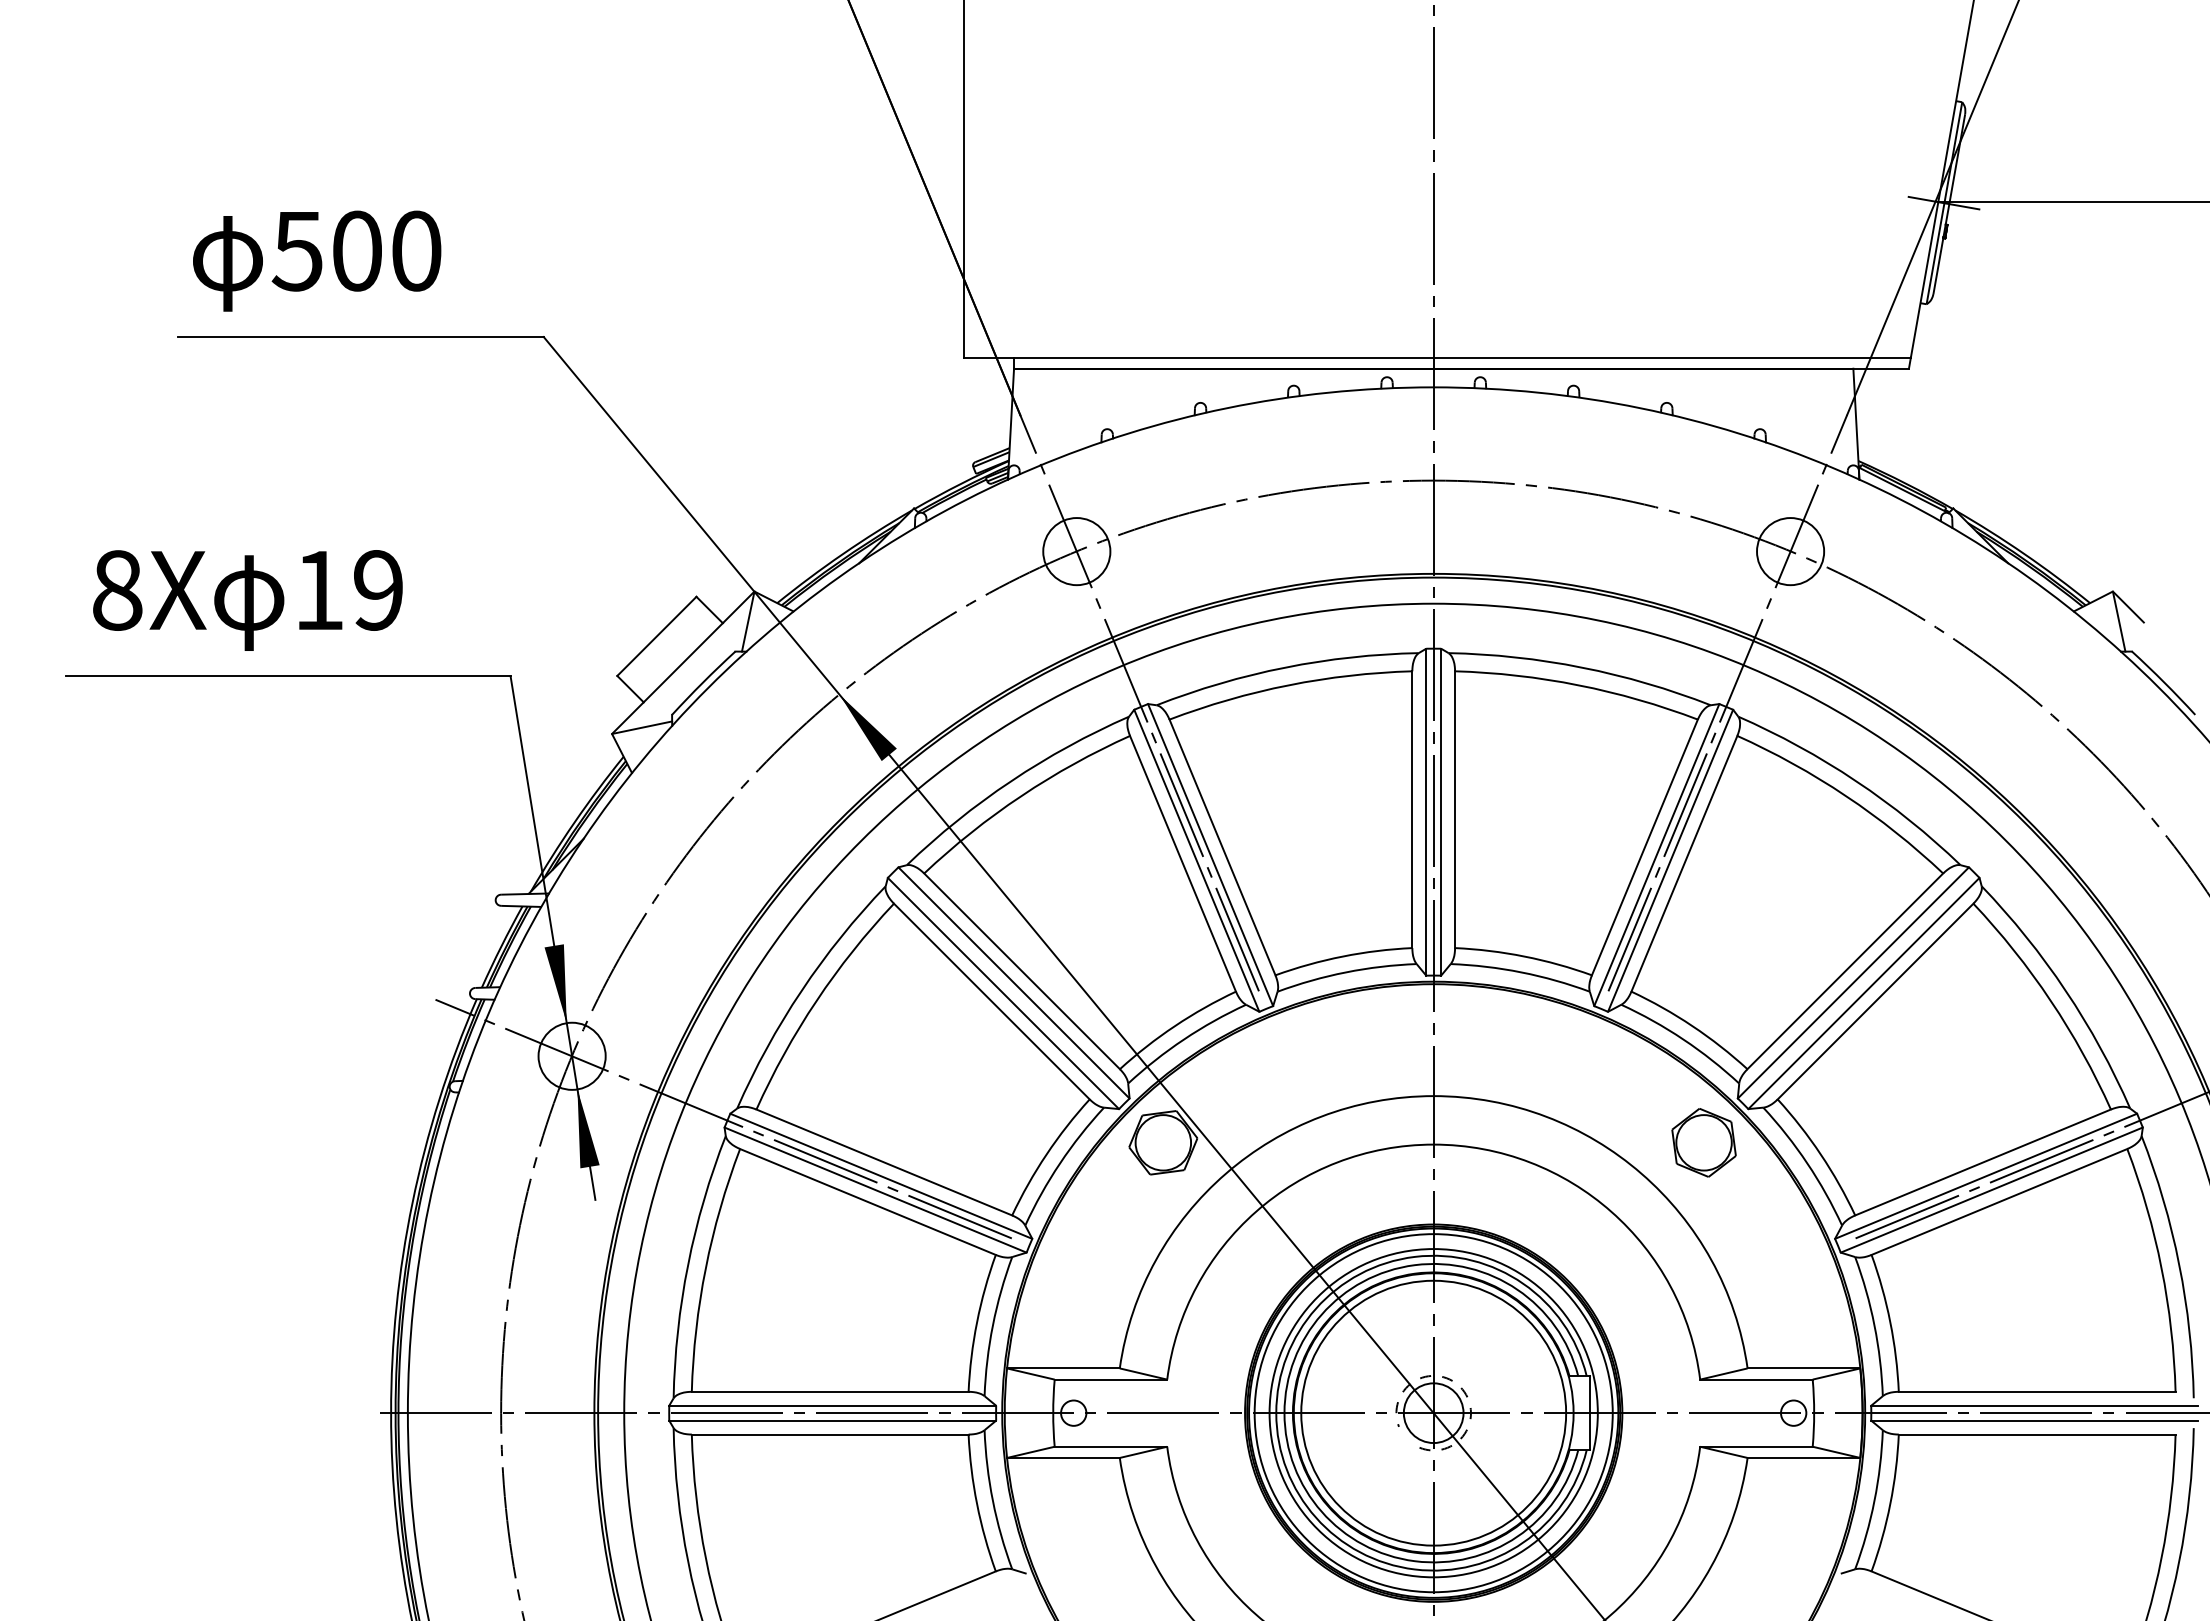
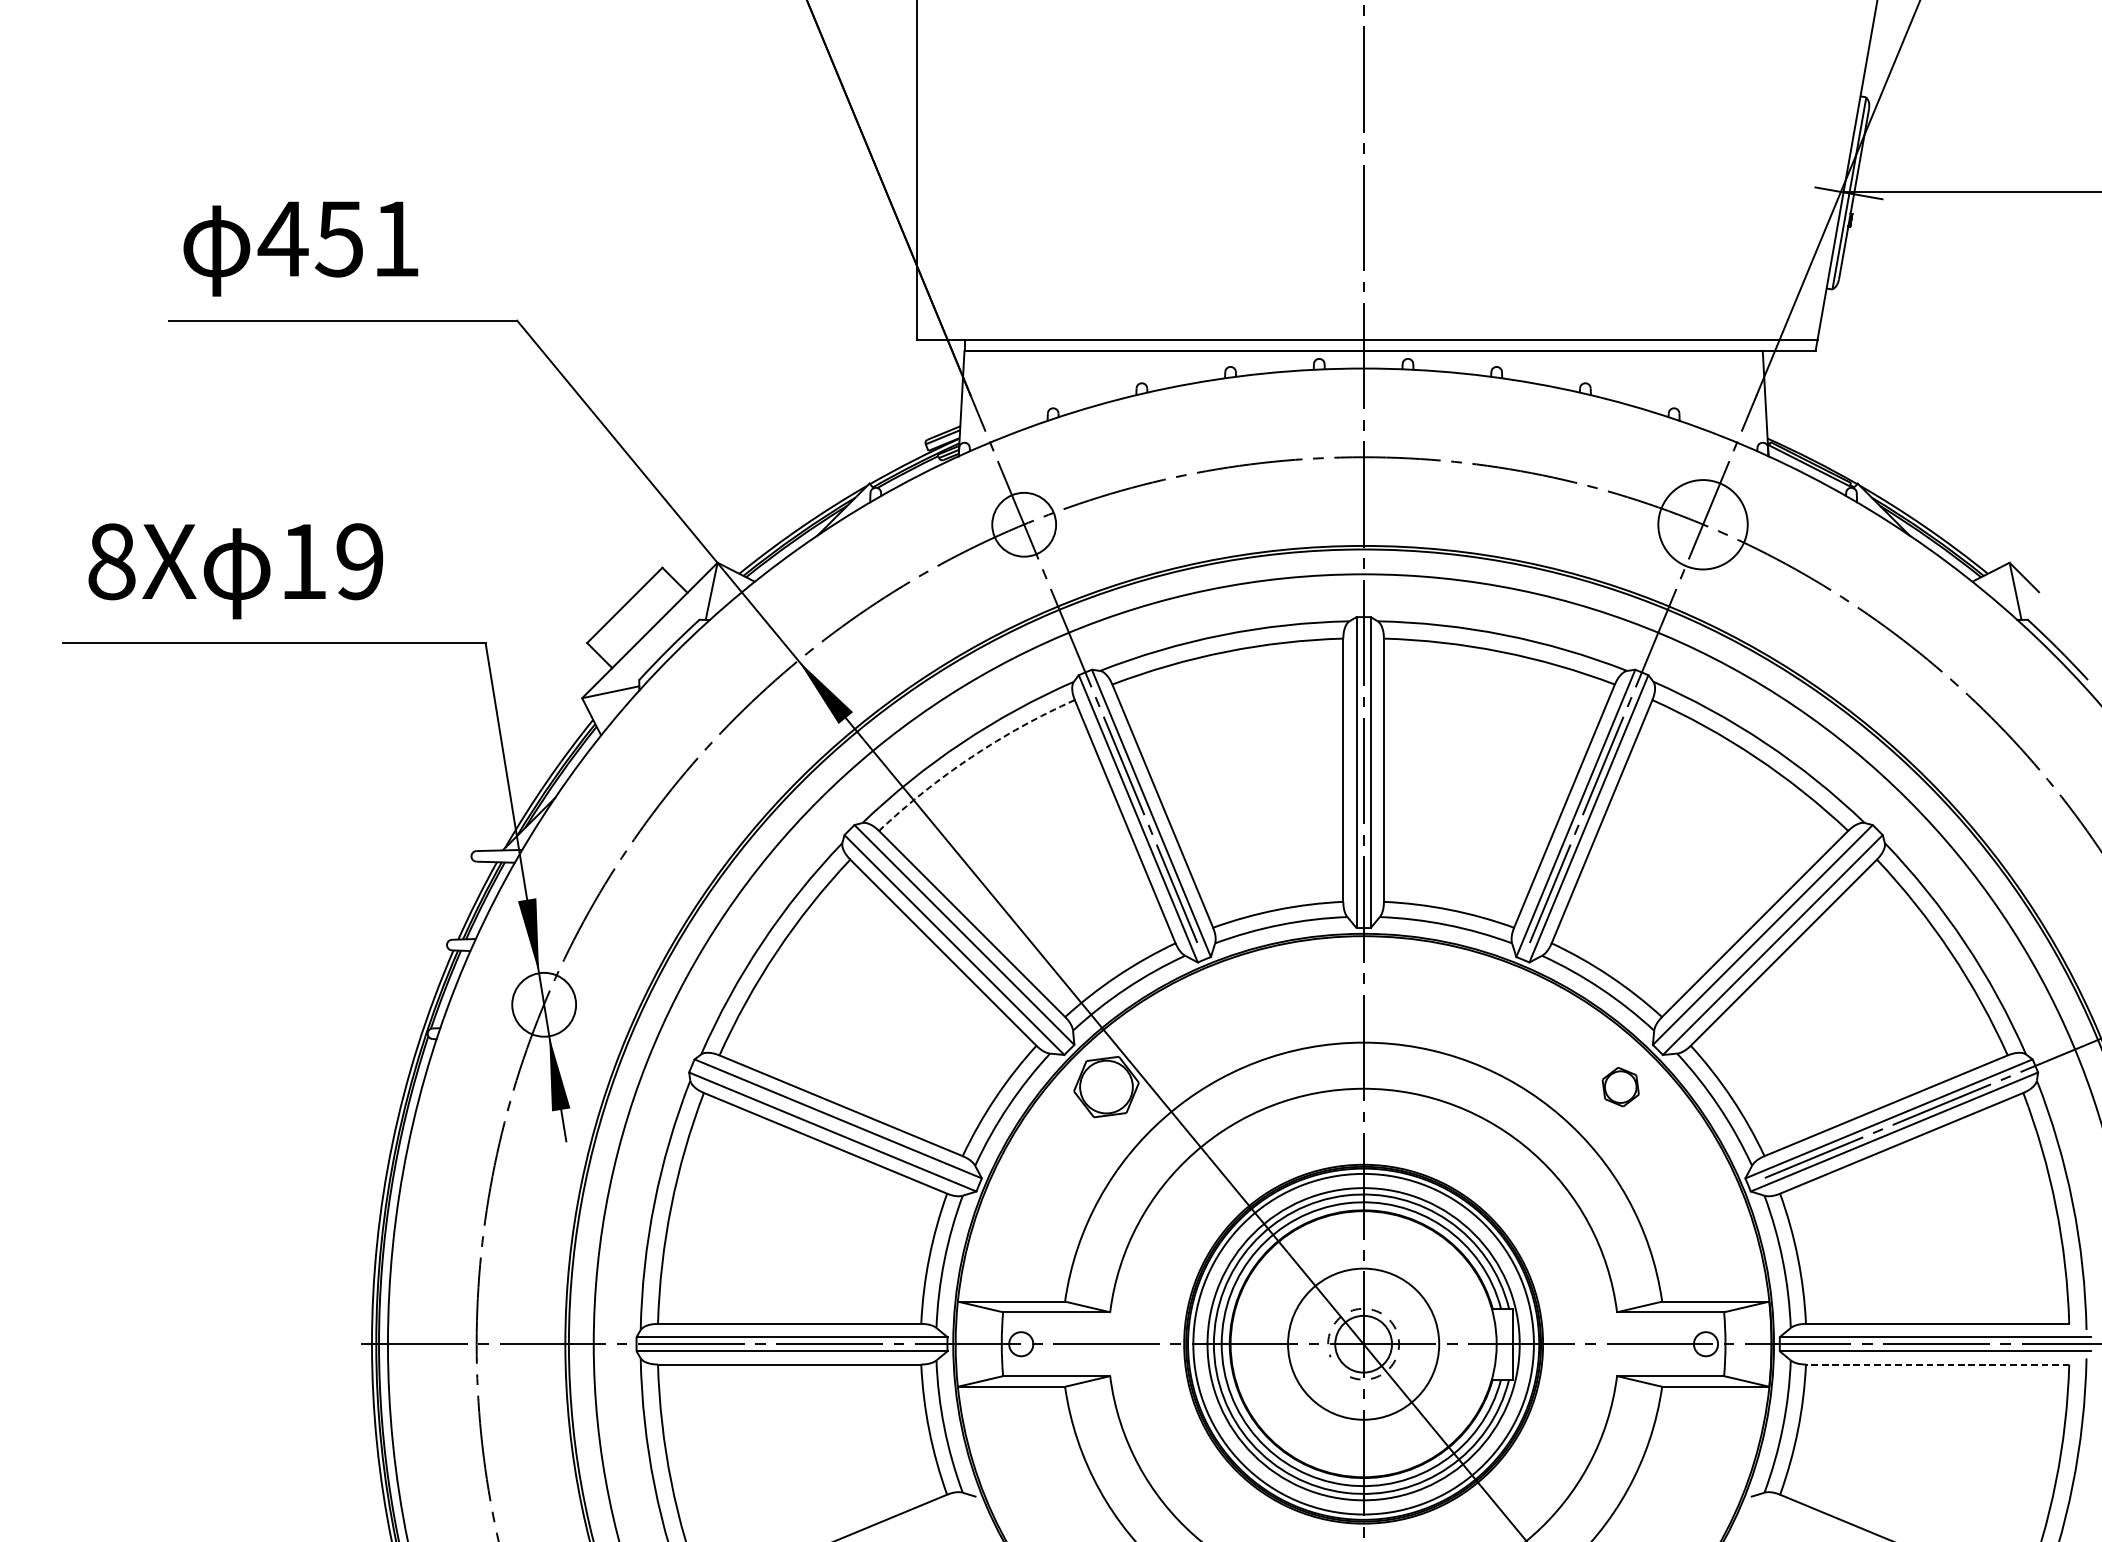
text: (355, 250) -> (338, 238), 500 -> 451
circle: (1790, 551) -> (1702, 524), size x1.4
arc: (1021, 796) -> (971, 757), solid -> dashed
line: (723, 1118) -> (688, 1063), removed
part: (1703, 1142) -> (1620, 1086), size x0.6
circle: (1433, 1412) -> (1363, 1343), size x0.6
line: (2036, 1434) -> (1936, 1364), solid -> dashed

